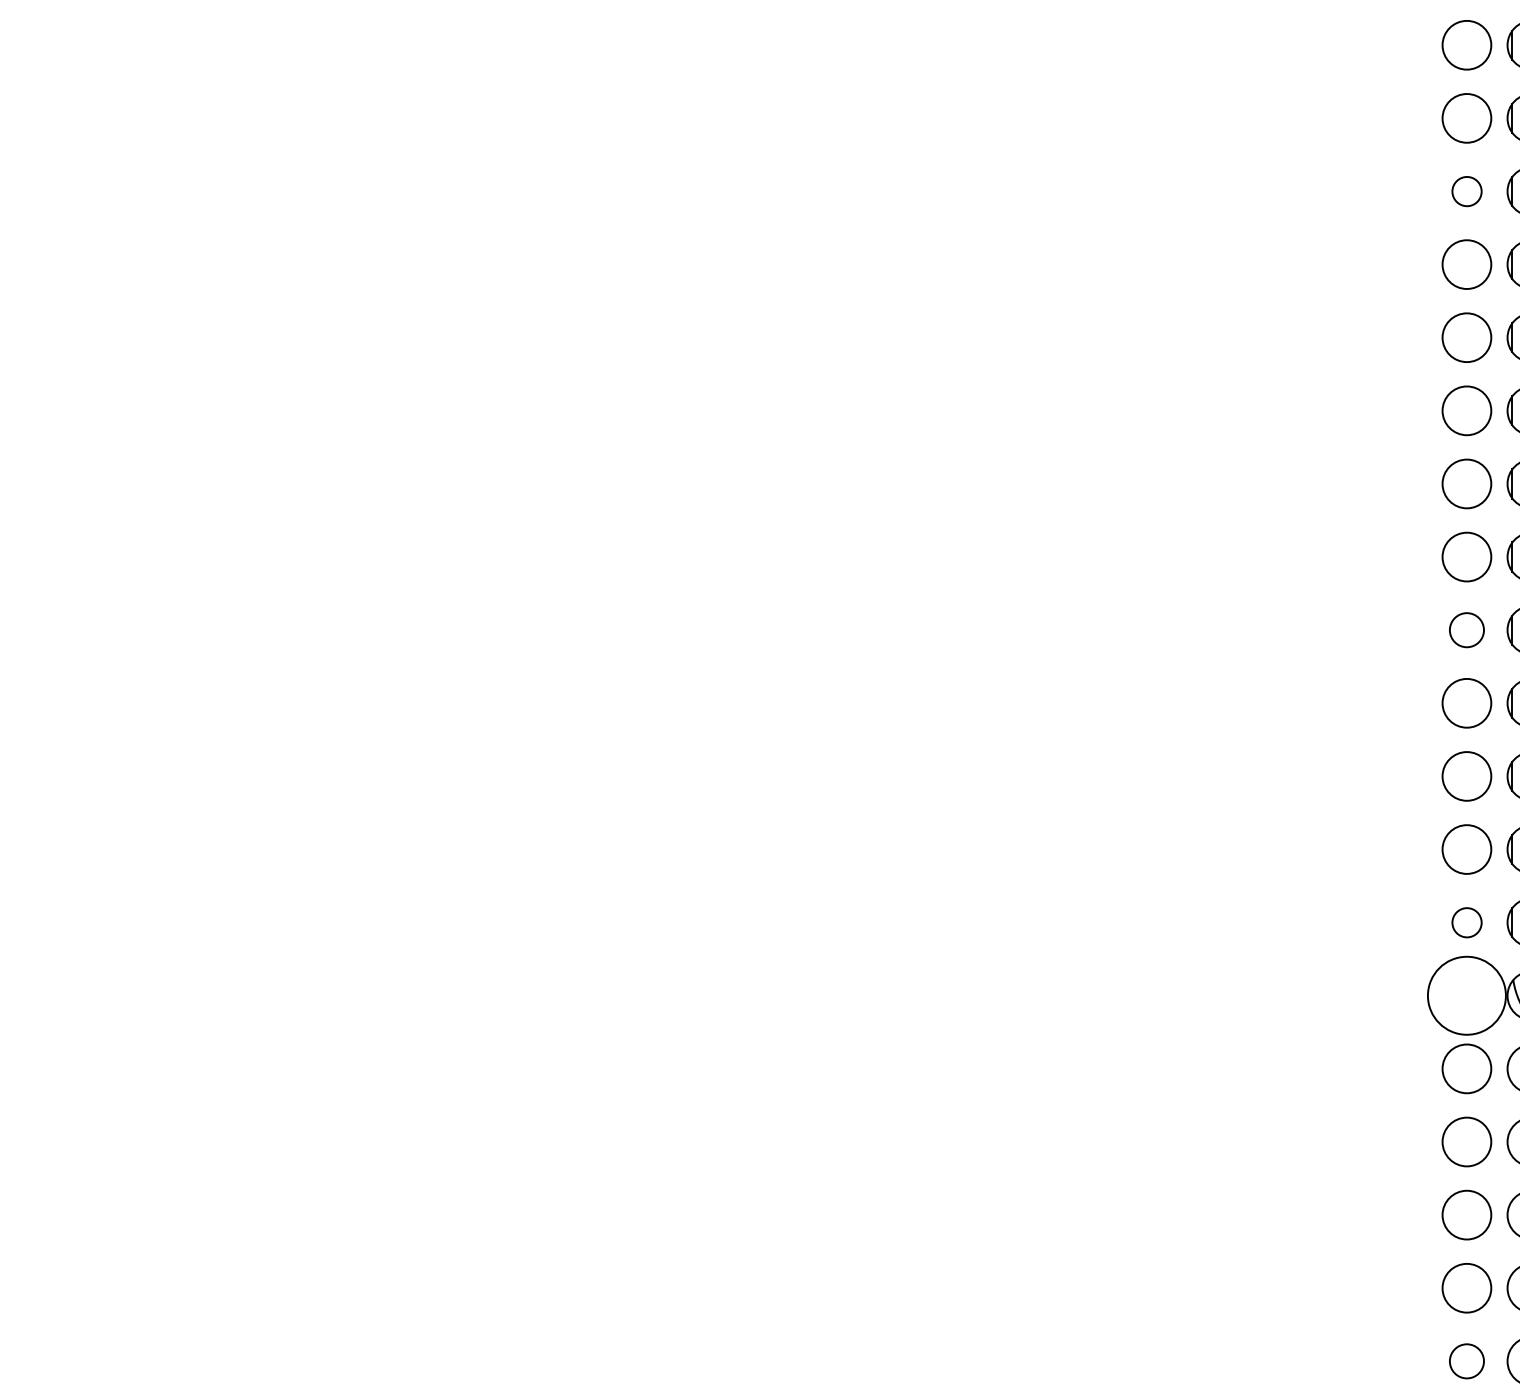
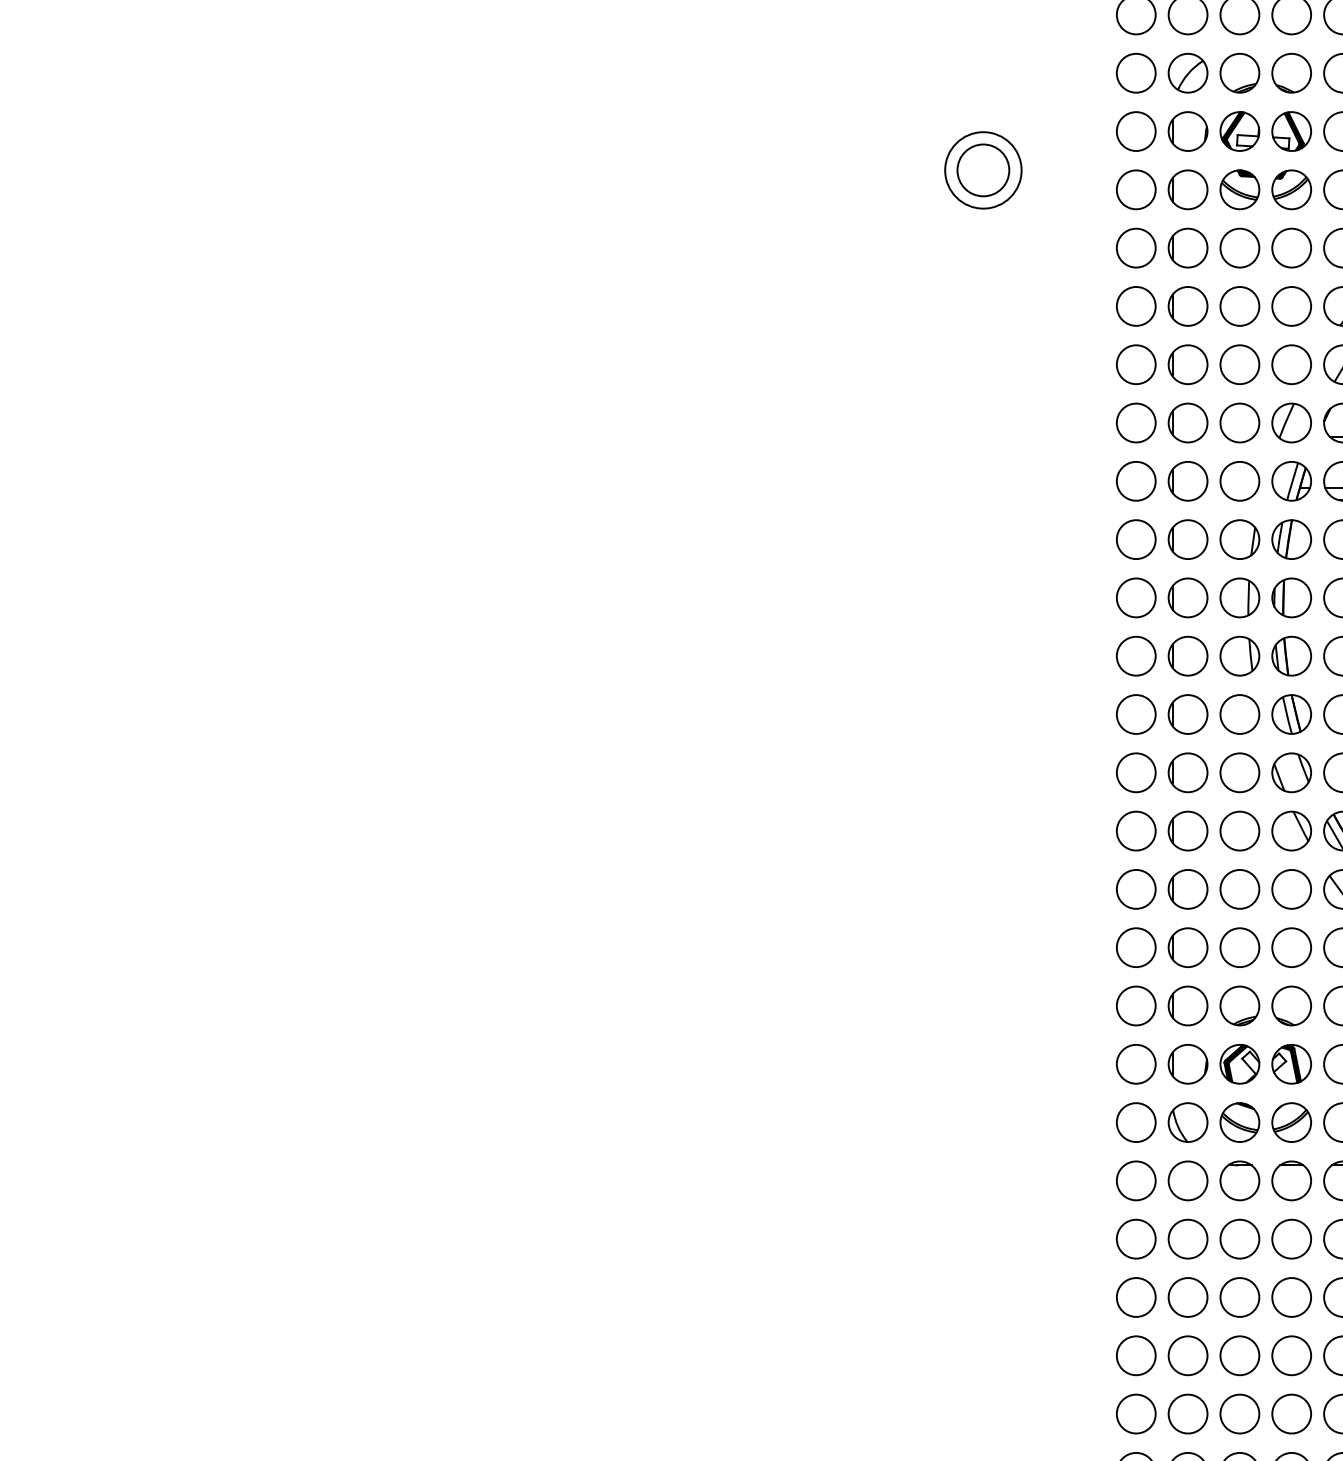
circle: (1467, 191) -> (1136, 481), size x1.67
circle: (1465, 629) -> (1135, 830), size x1.43
circle: (1467, 922) -> (1136, 1064), size x1.67
circle: (1465, 995) -> (1135, 1122), size x0.62
circle: (1465, 1360) -> (1135, 1413), size x1.43

